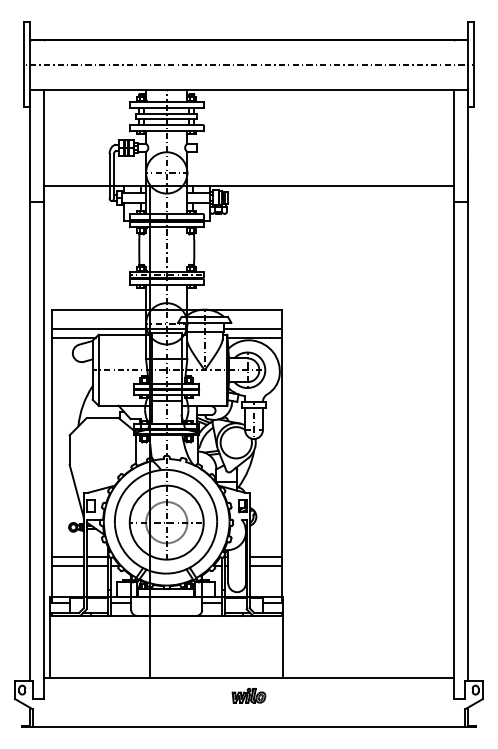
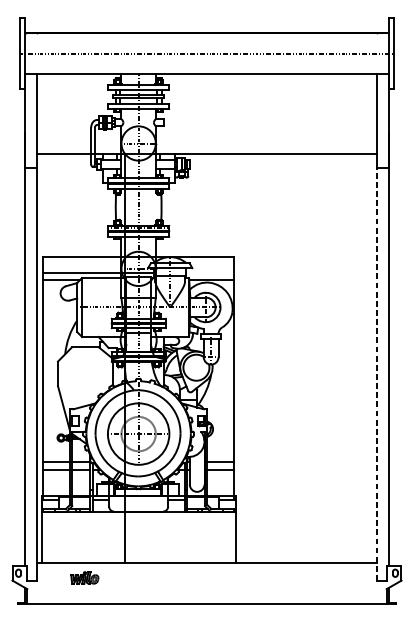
line: (252, 328) -> (209, 272), removed
line: (453, 450) -> (376, 374), solid -> dashed
part: (248, 695) -> (84, 577), moved

